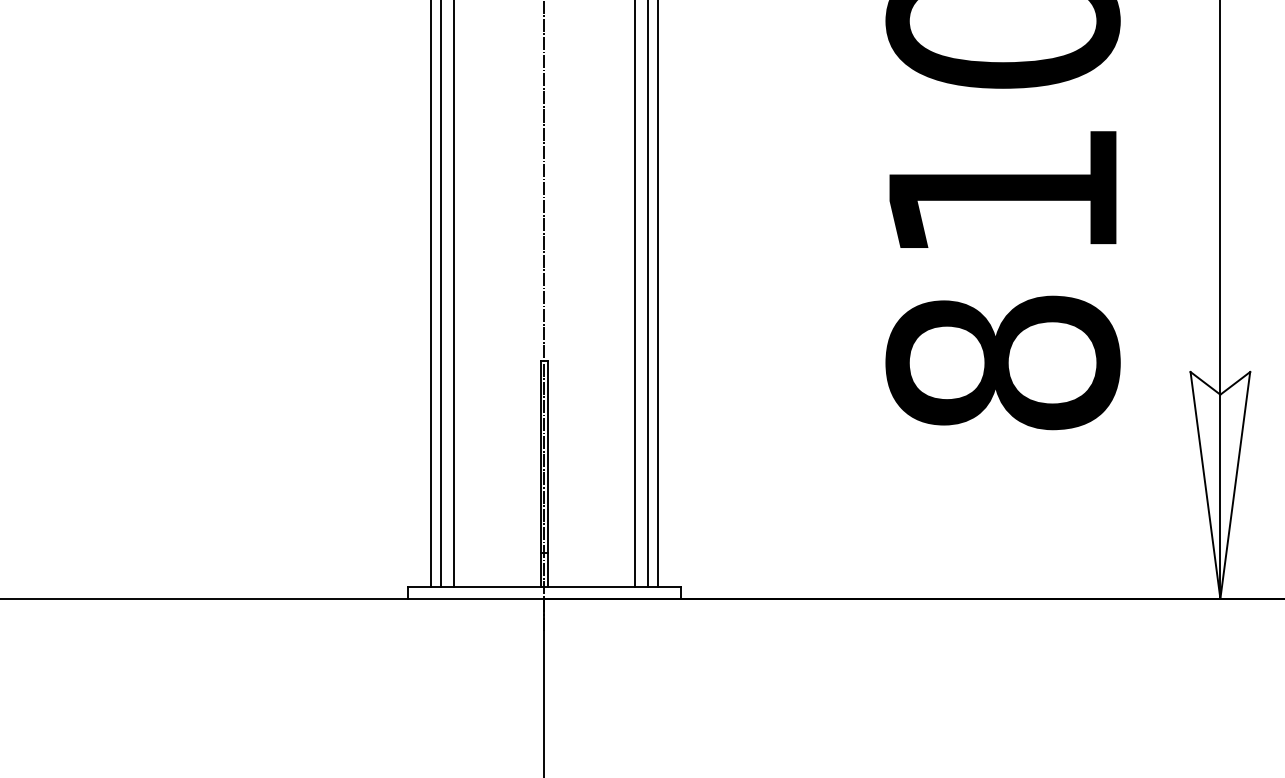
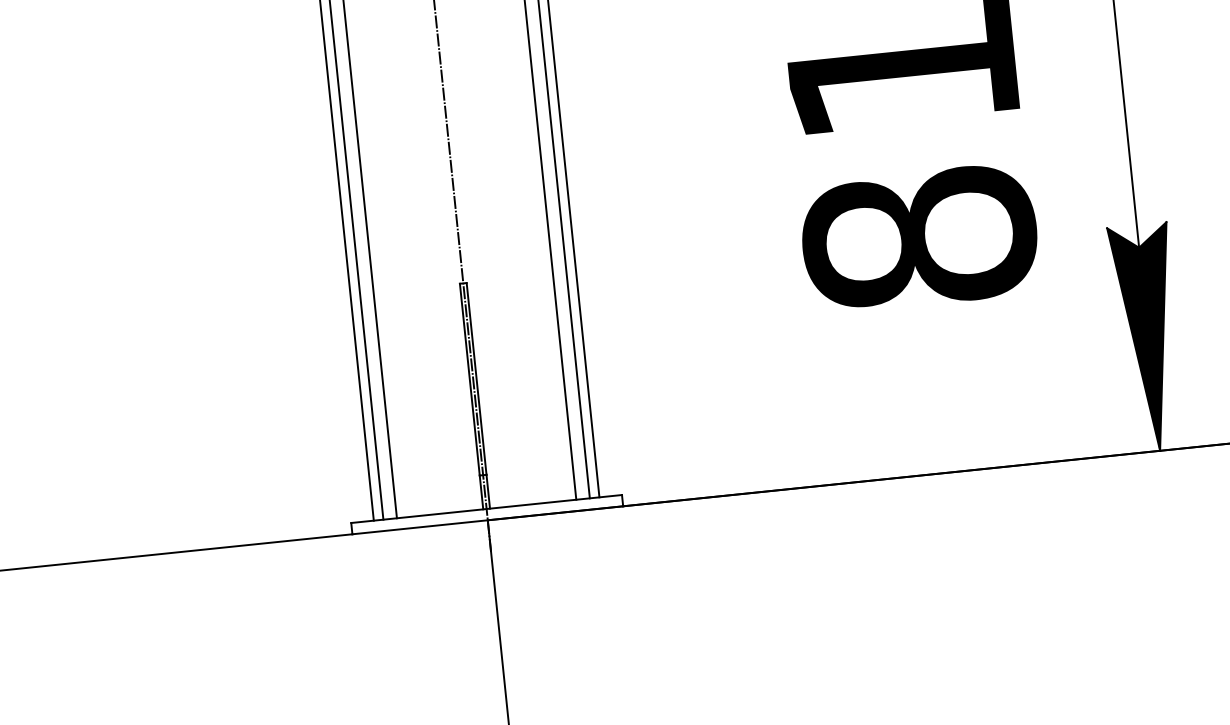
fill: (1220, 485) -> (1148, 338), added

